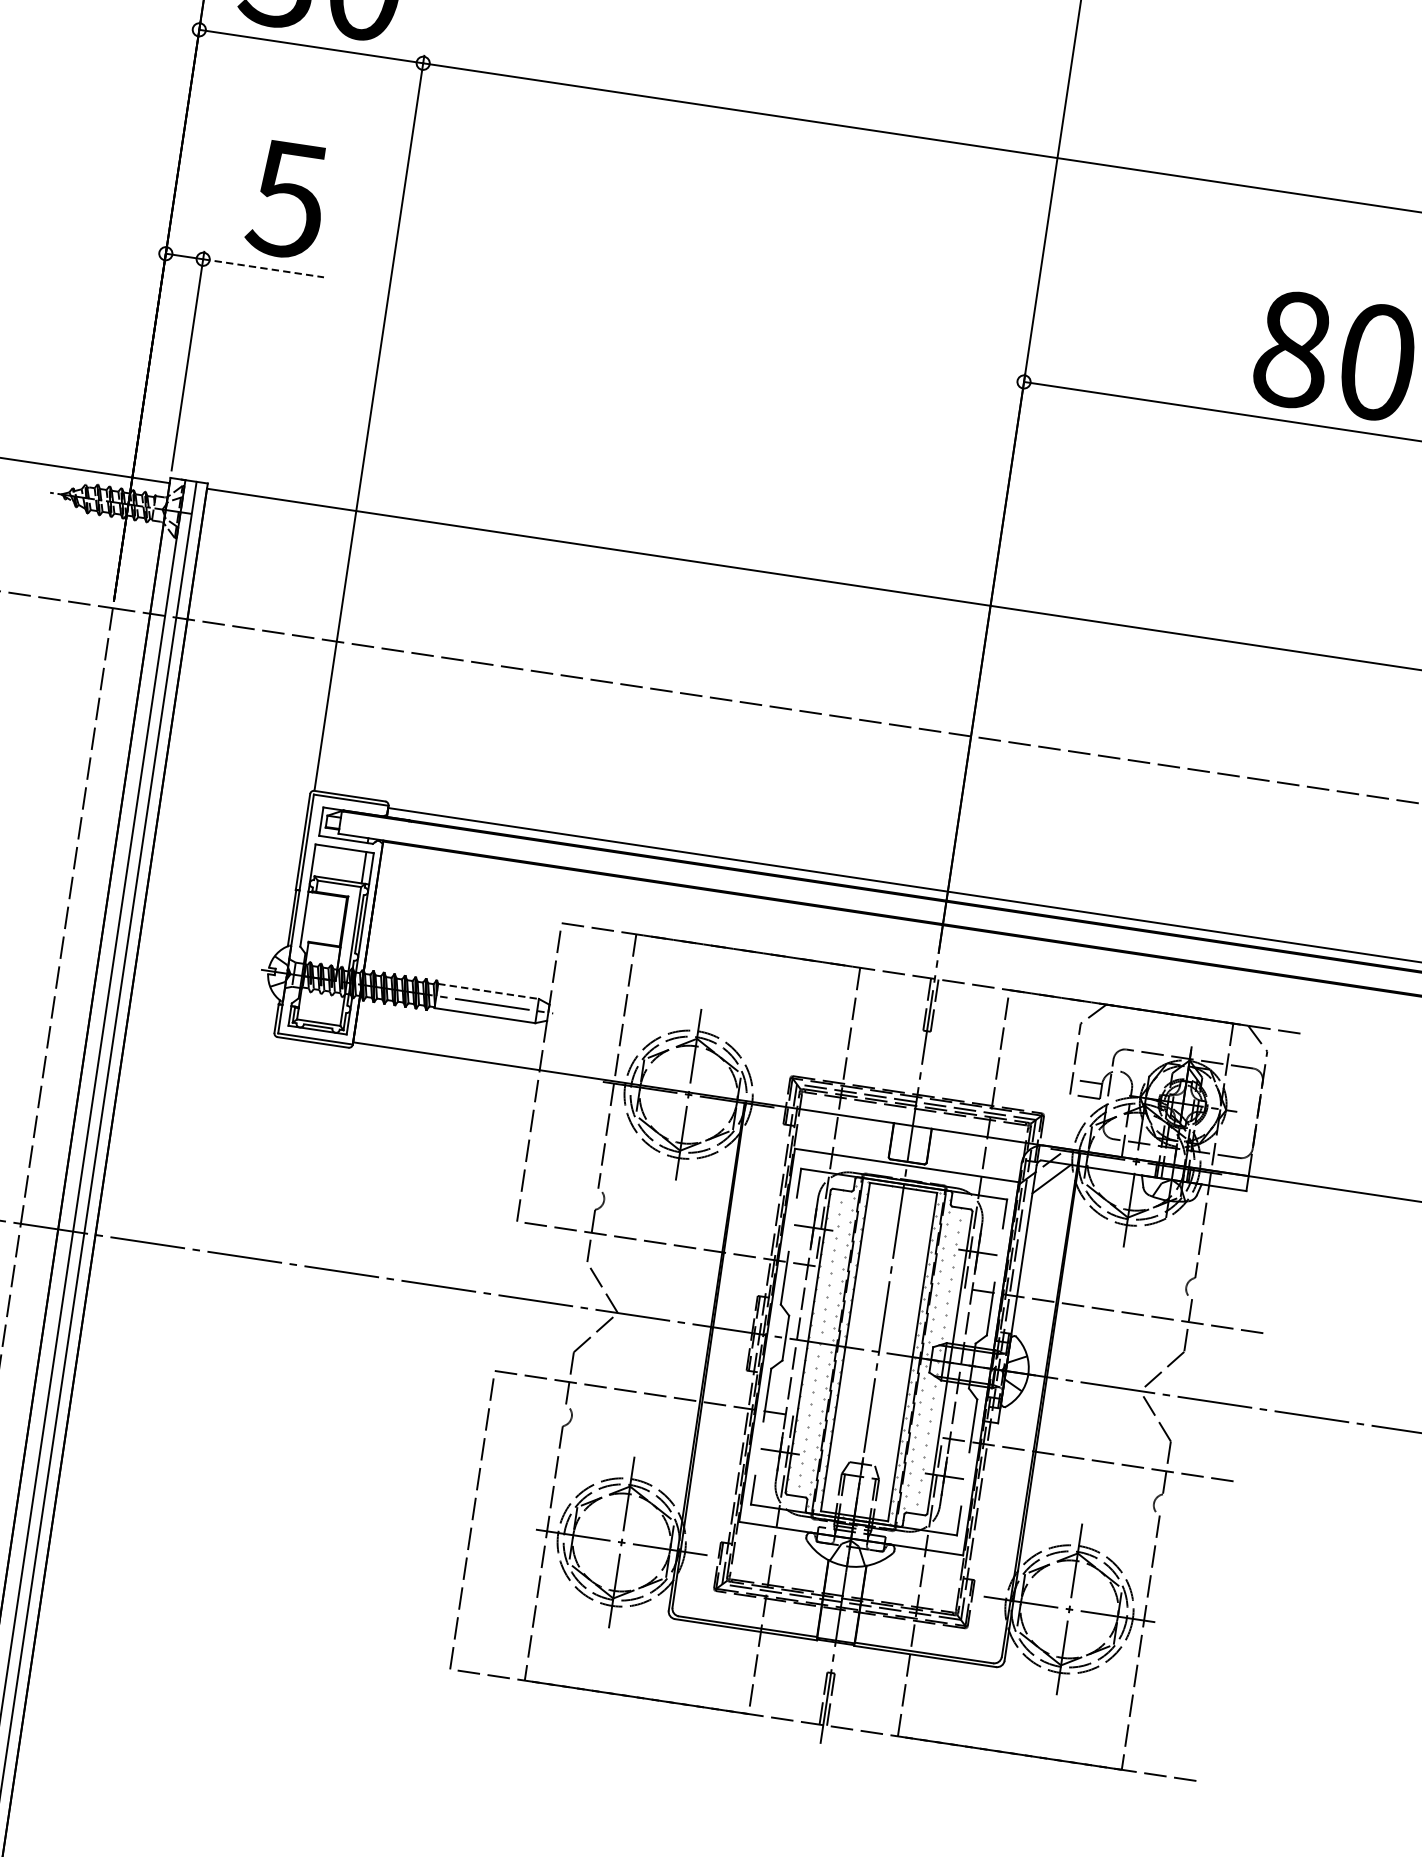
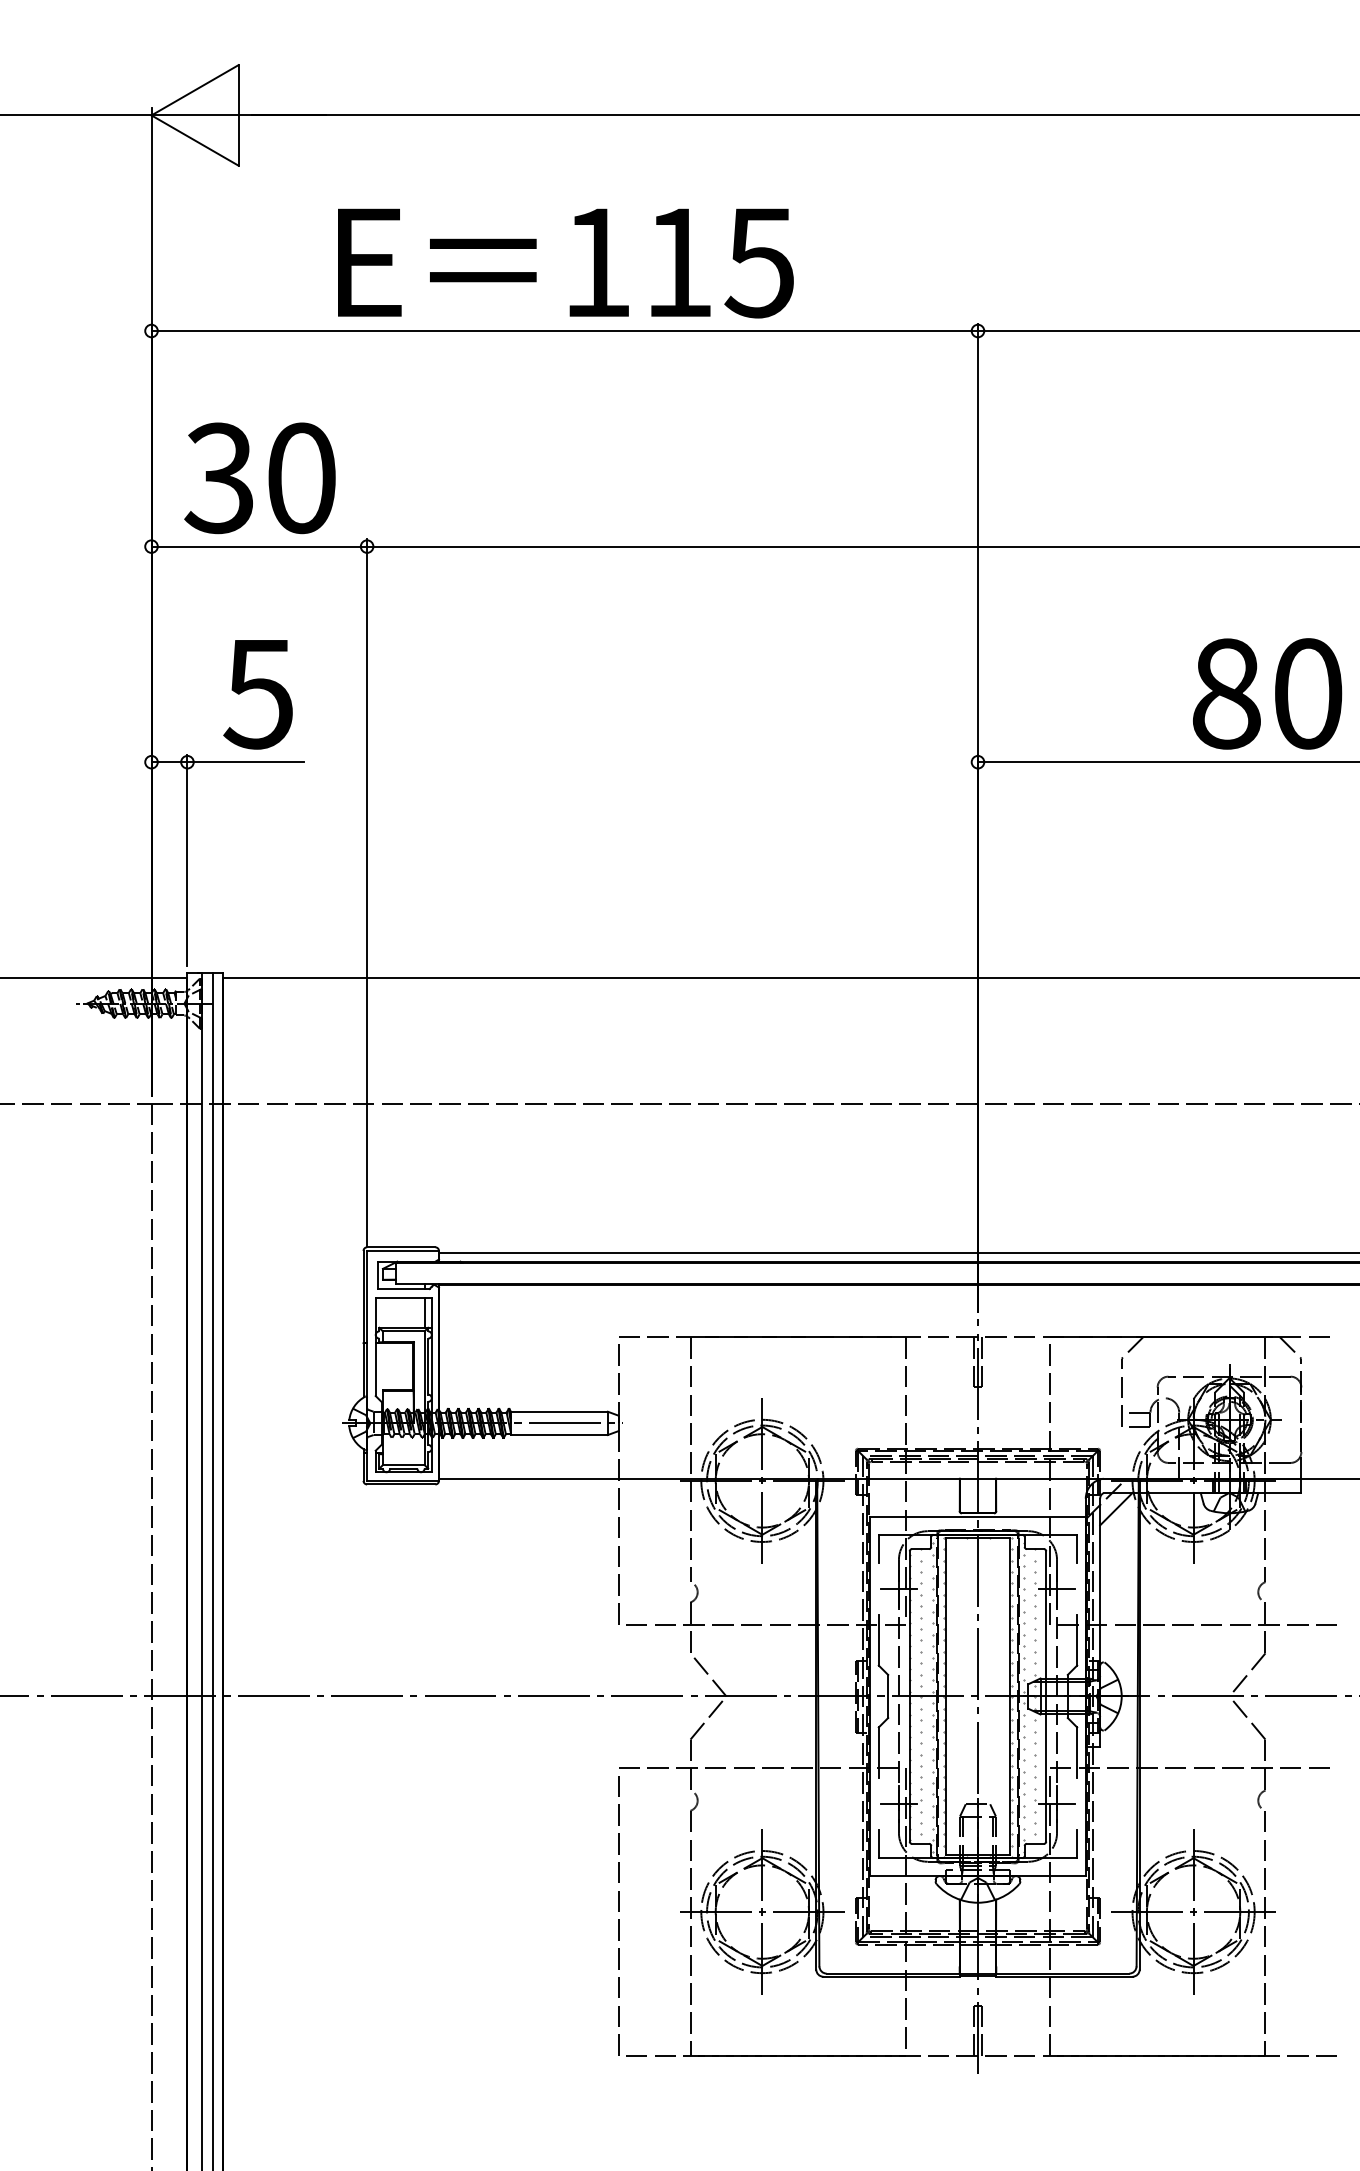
line: (264, 268) -> (246, 762), dashed -> solid
line: (488, 991) -> (559, 1411), dashed -> solid

